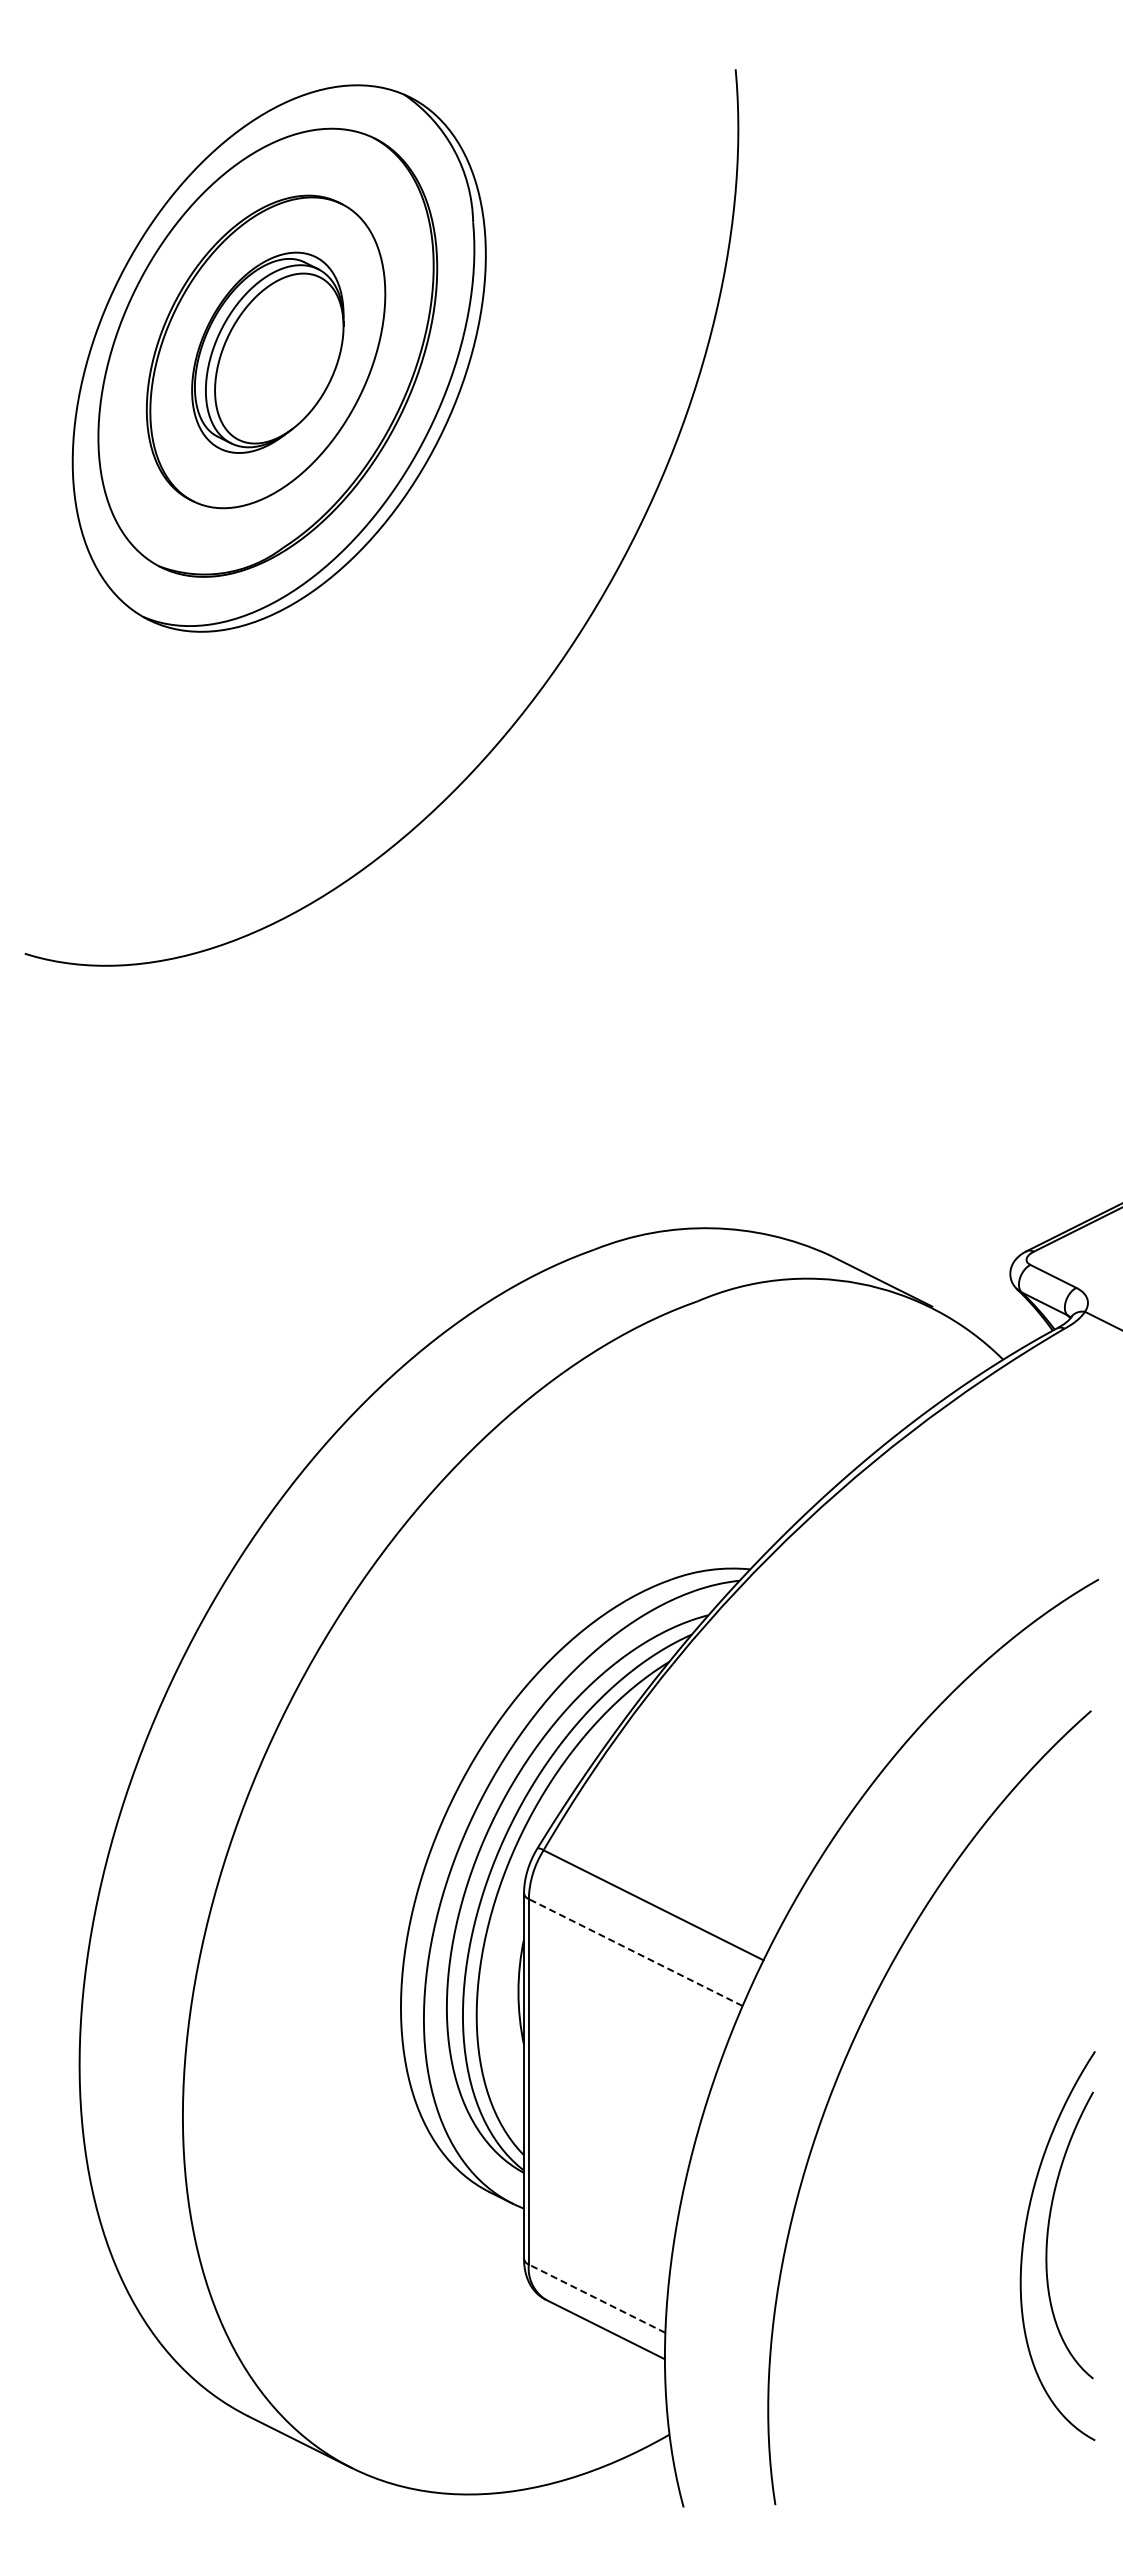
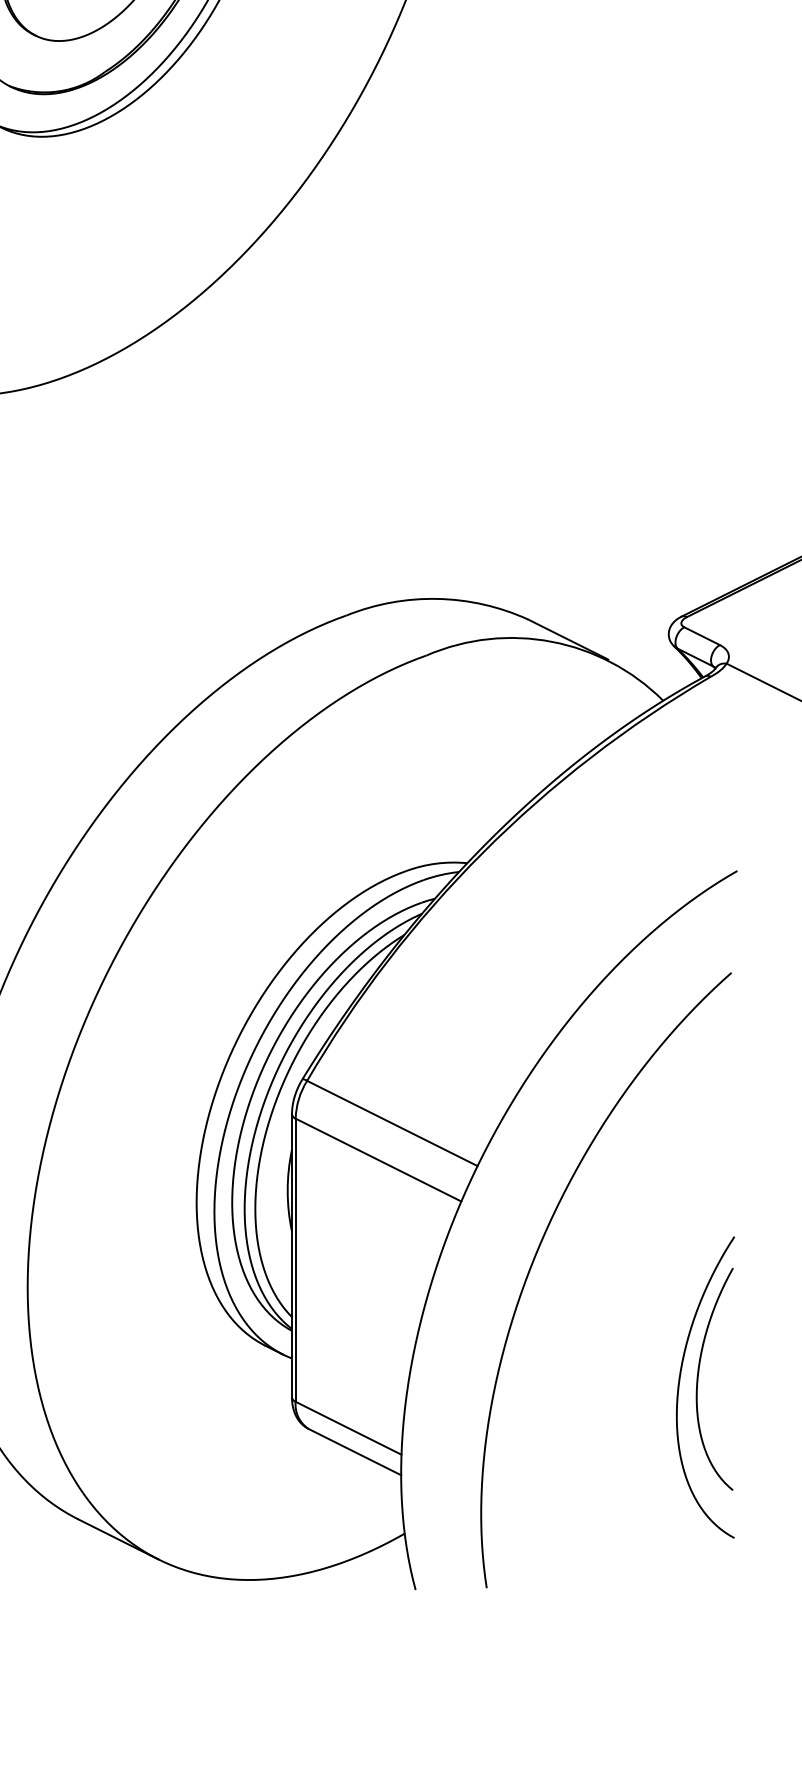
line: (635, 1952) -> (378, 1160), dashed -> solid
line: (596, 2298) -> (348, 1428), dashed -> solid

